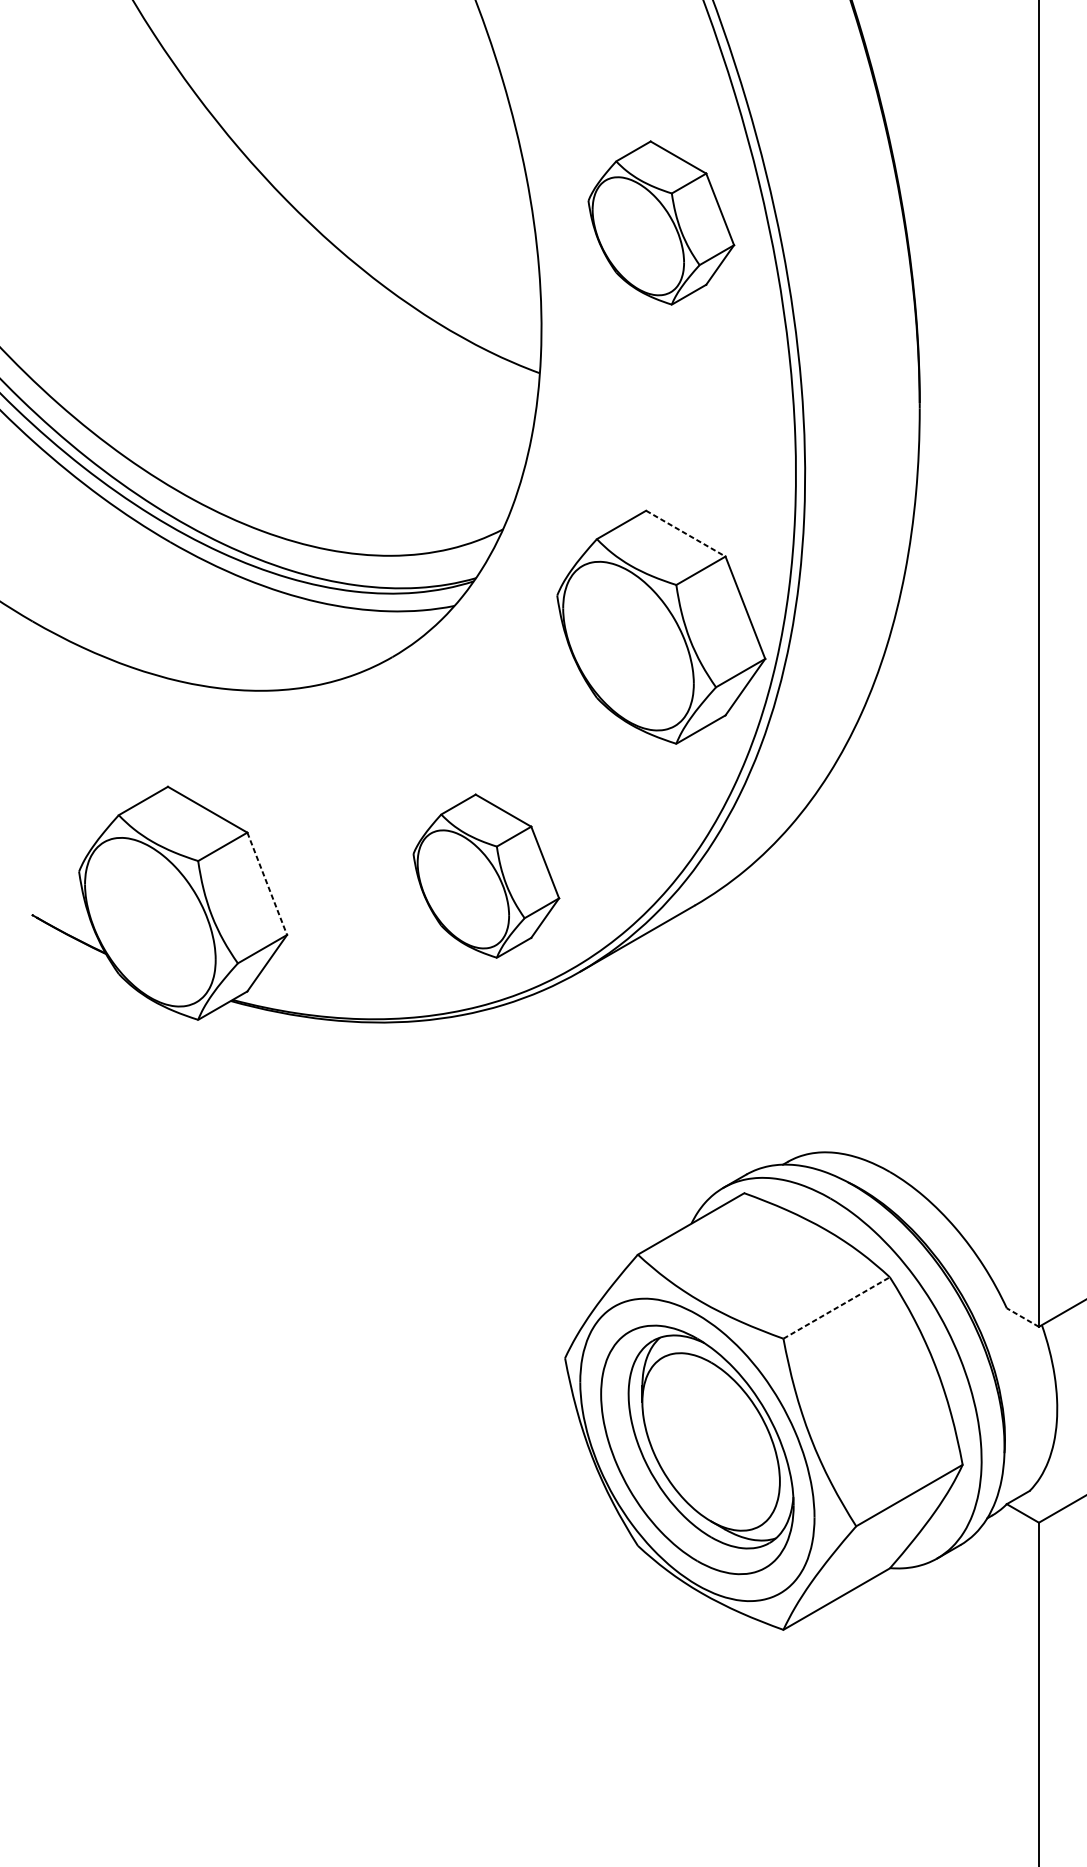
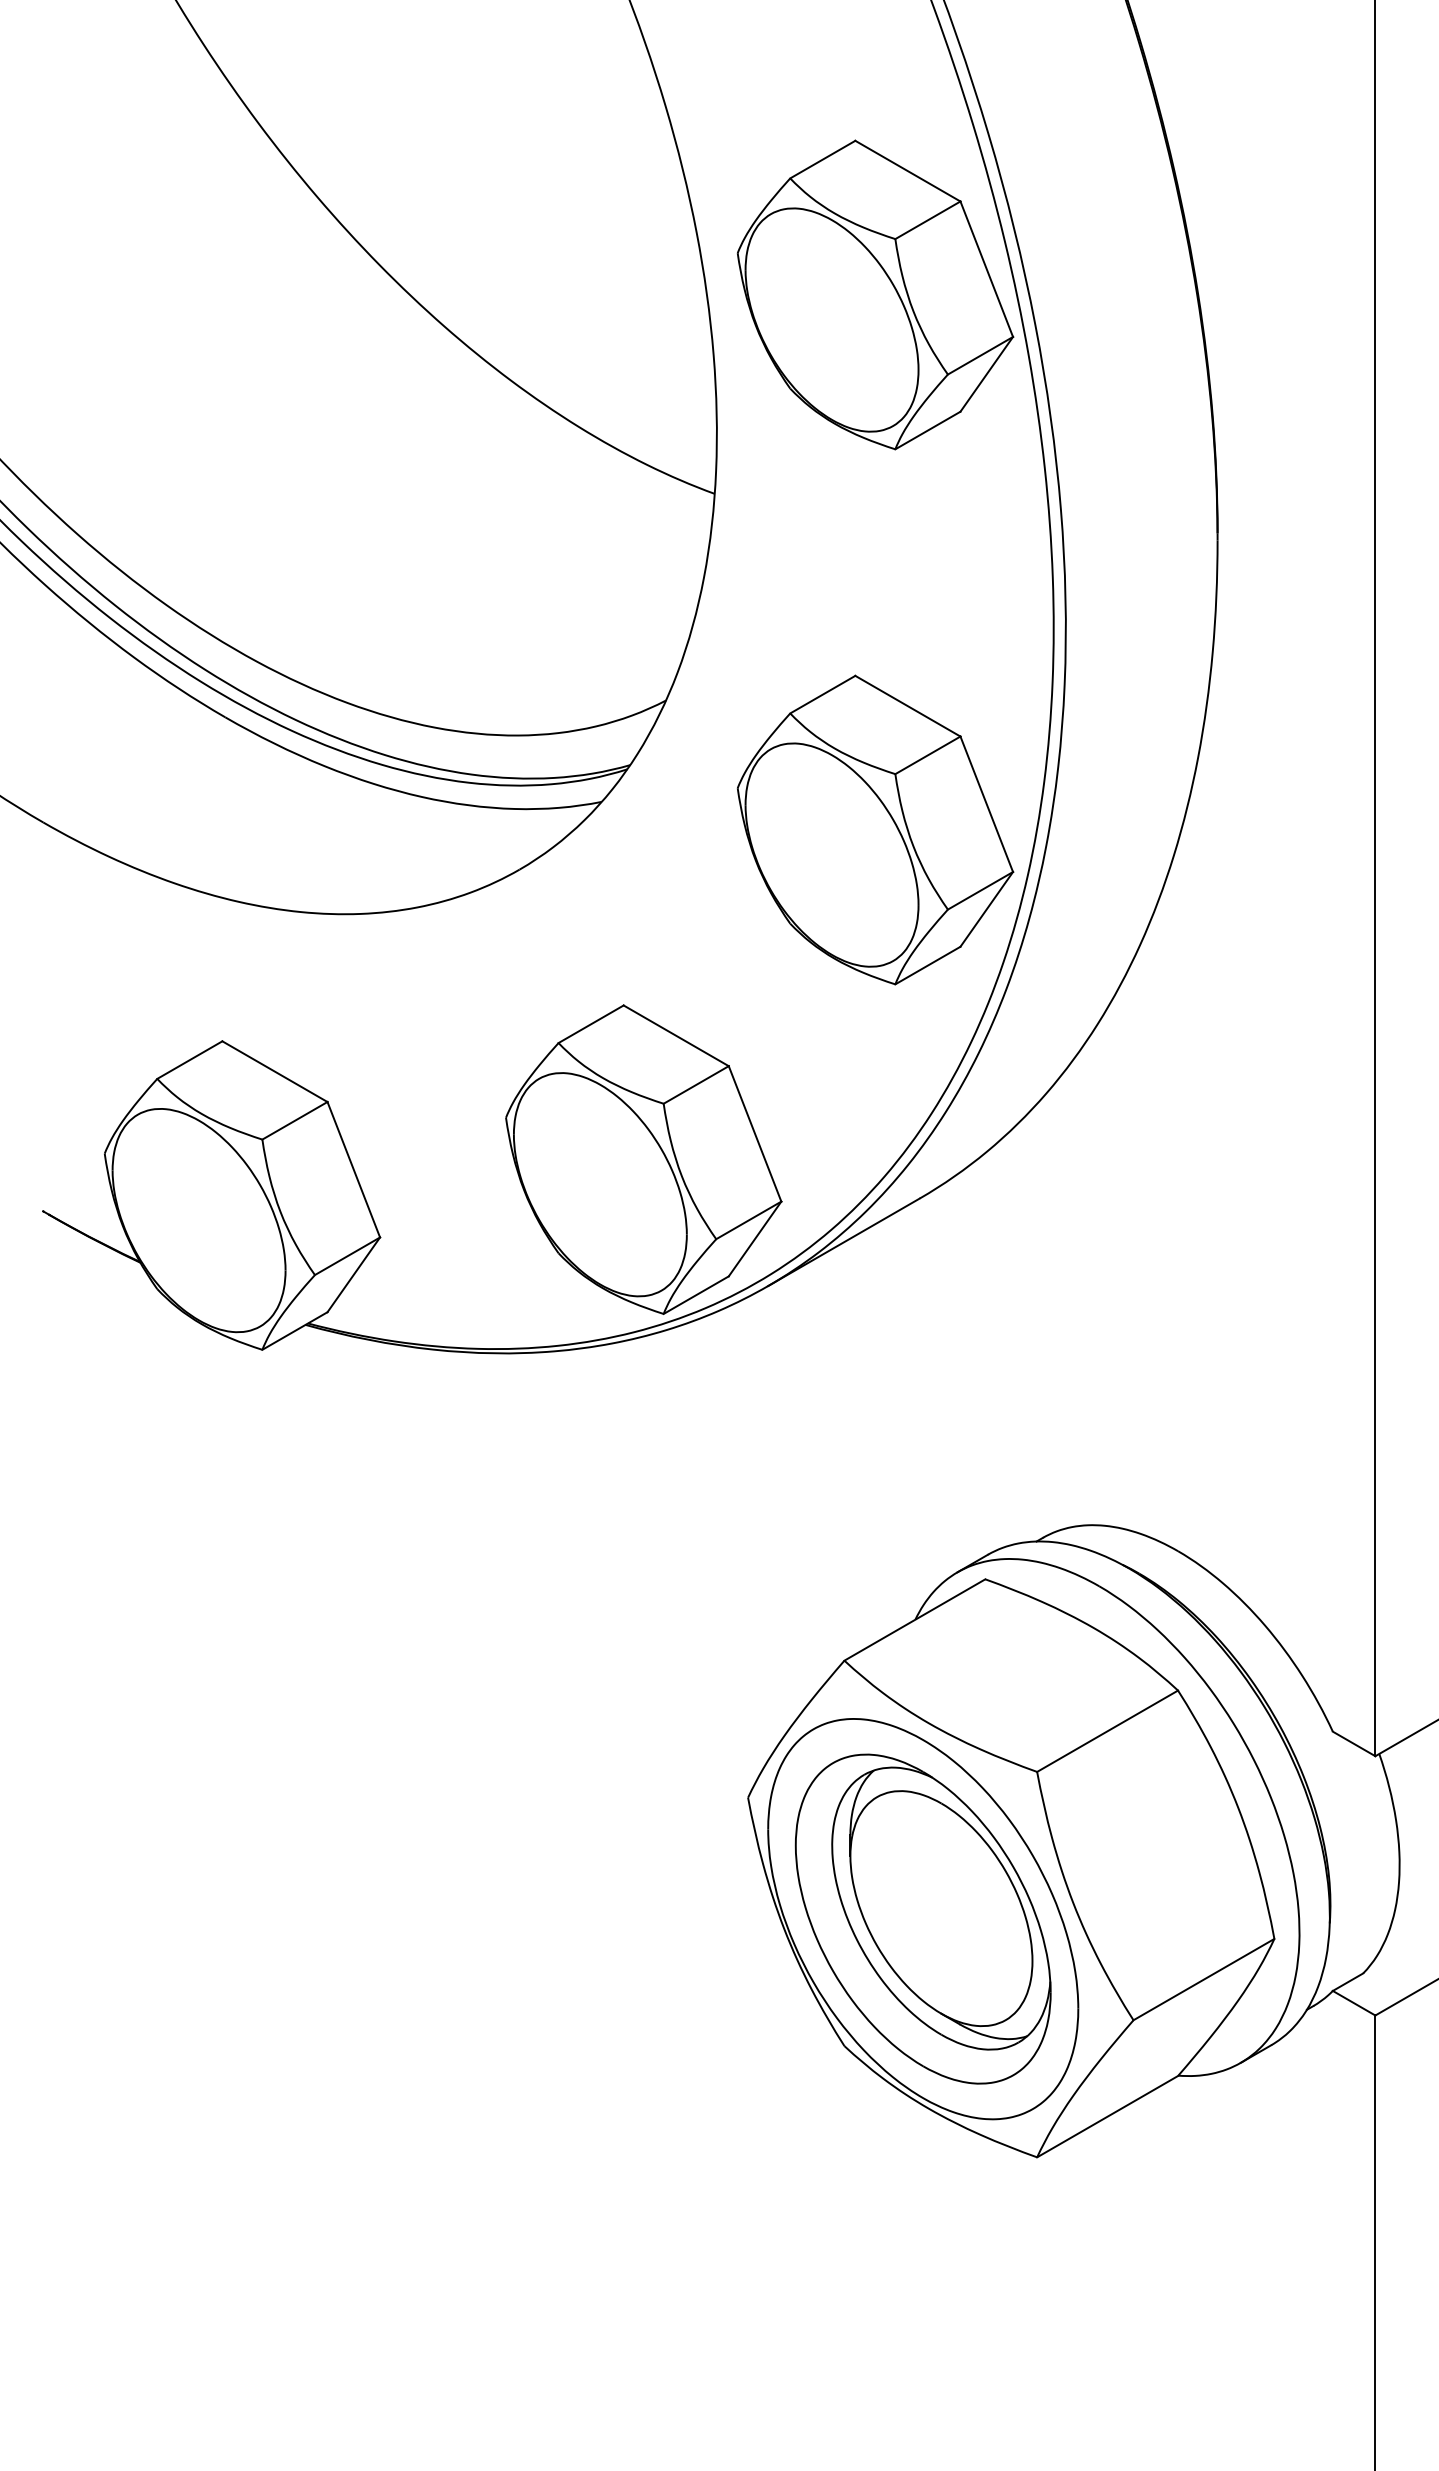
part: (661, 222) -> (875, 294), size x1.43
line: (685, 533) -> (907, 706), dashed -> solid
part: (486, 876) -> (643, 1159), size x1.43
line: (267, 883) -> (353, 1169), dashed -> solid
line: (837, 1308) -> (1108, 1731), dashed -> solid
line: (1023, 1317) -> (1354, 1743), dashed -> solid

